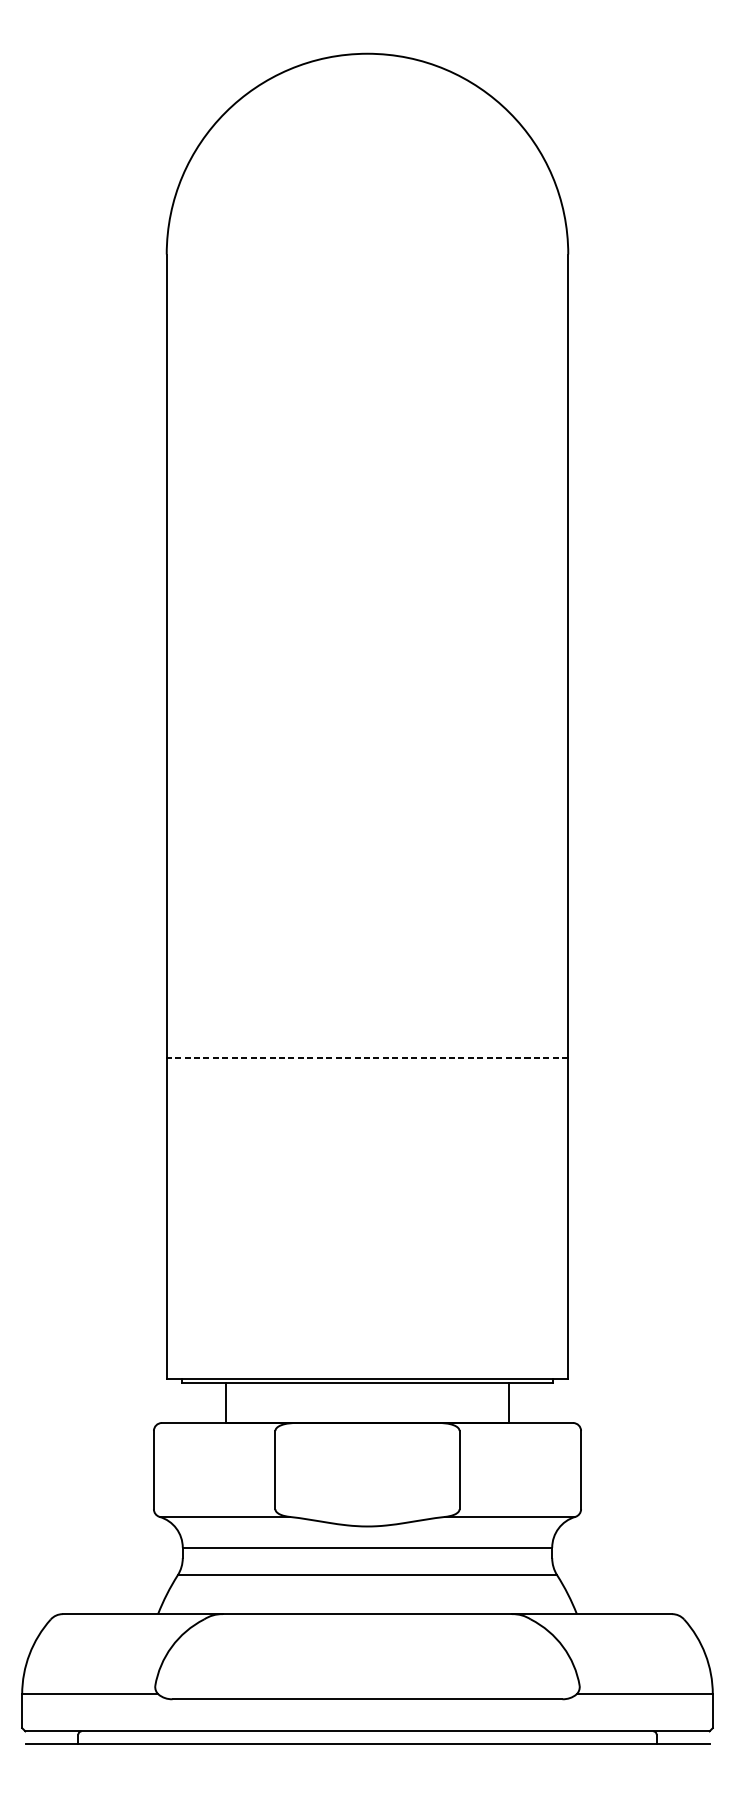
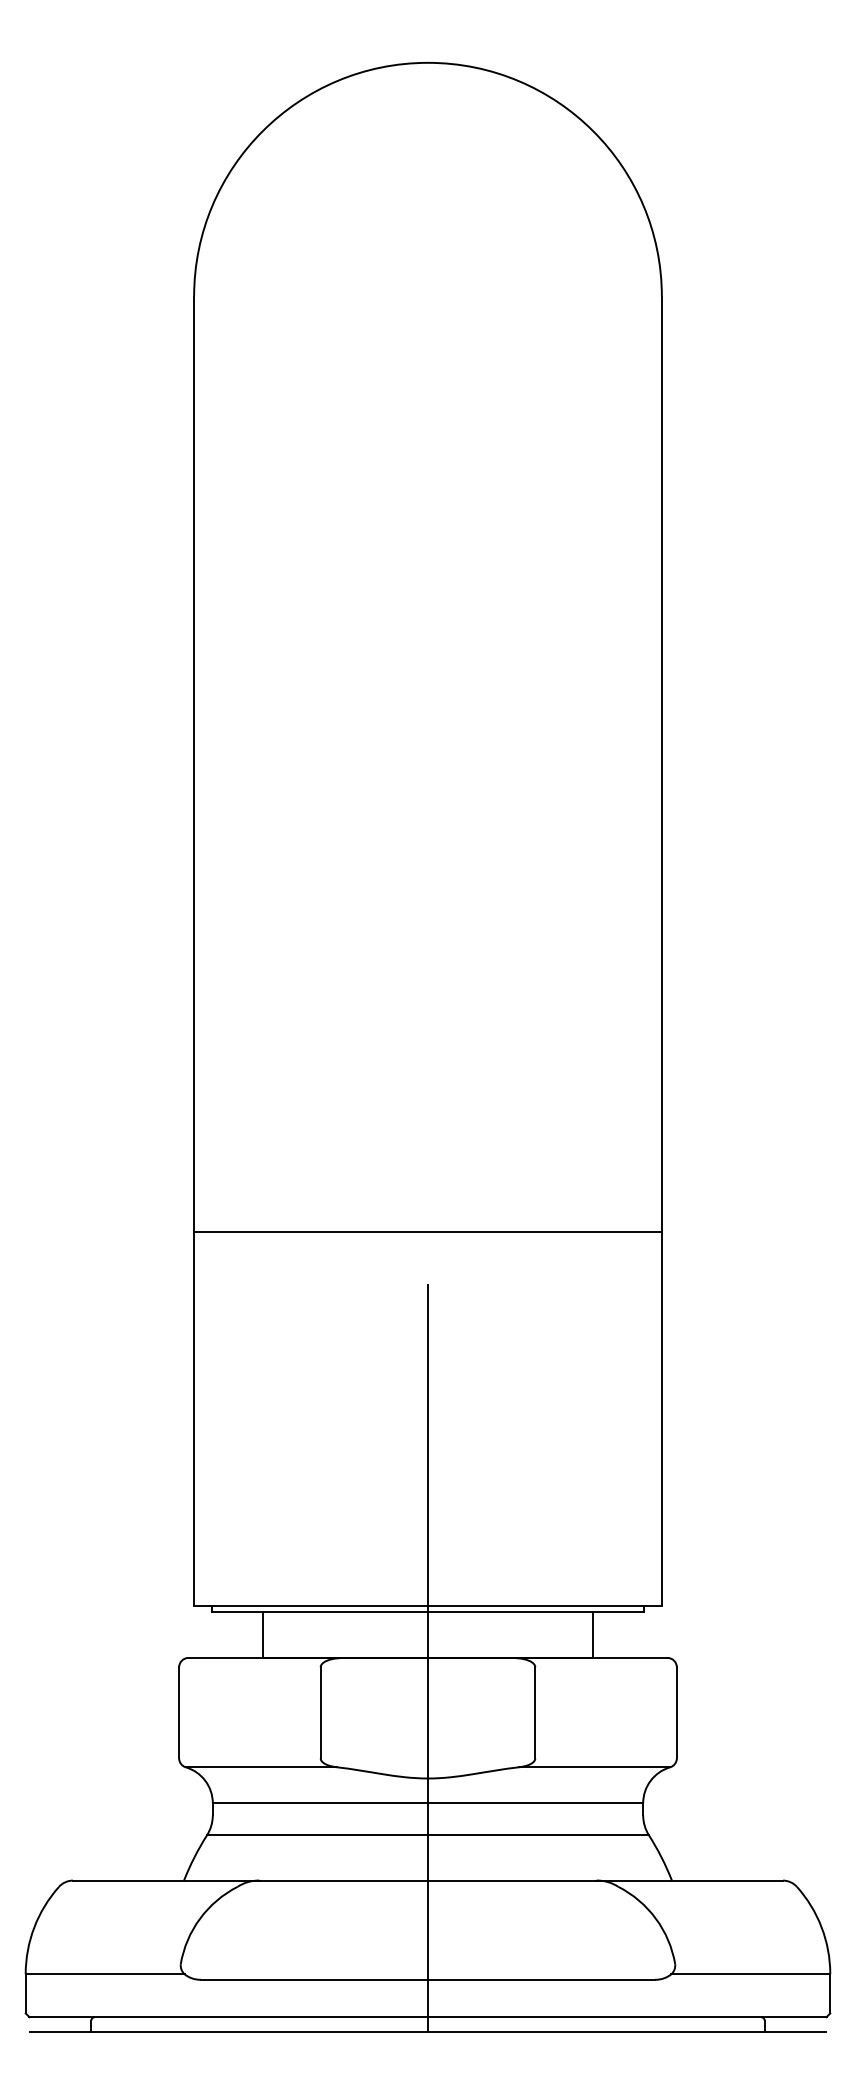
line: (367, 1057) -> (428, 1232), dashed -> solid
line: (367, 1422) -> (428, 1657), added

